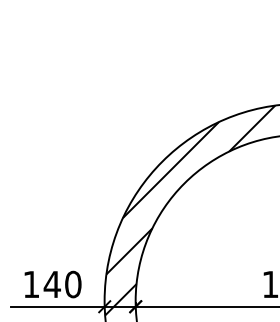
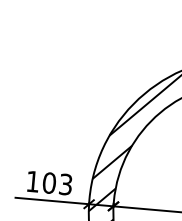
text: (62, 284) -> (57, 183), 140 -> 103

